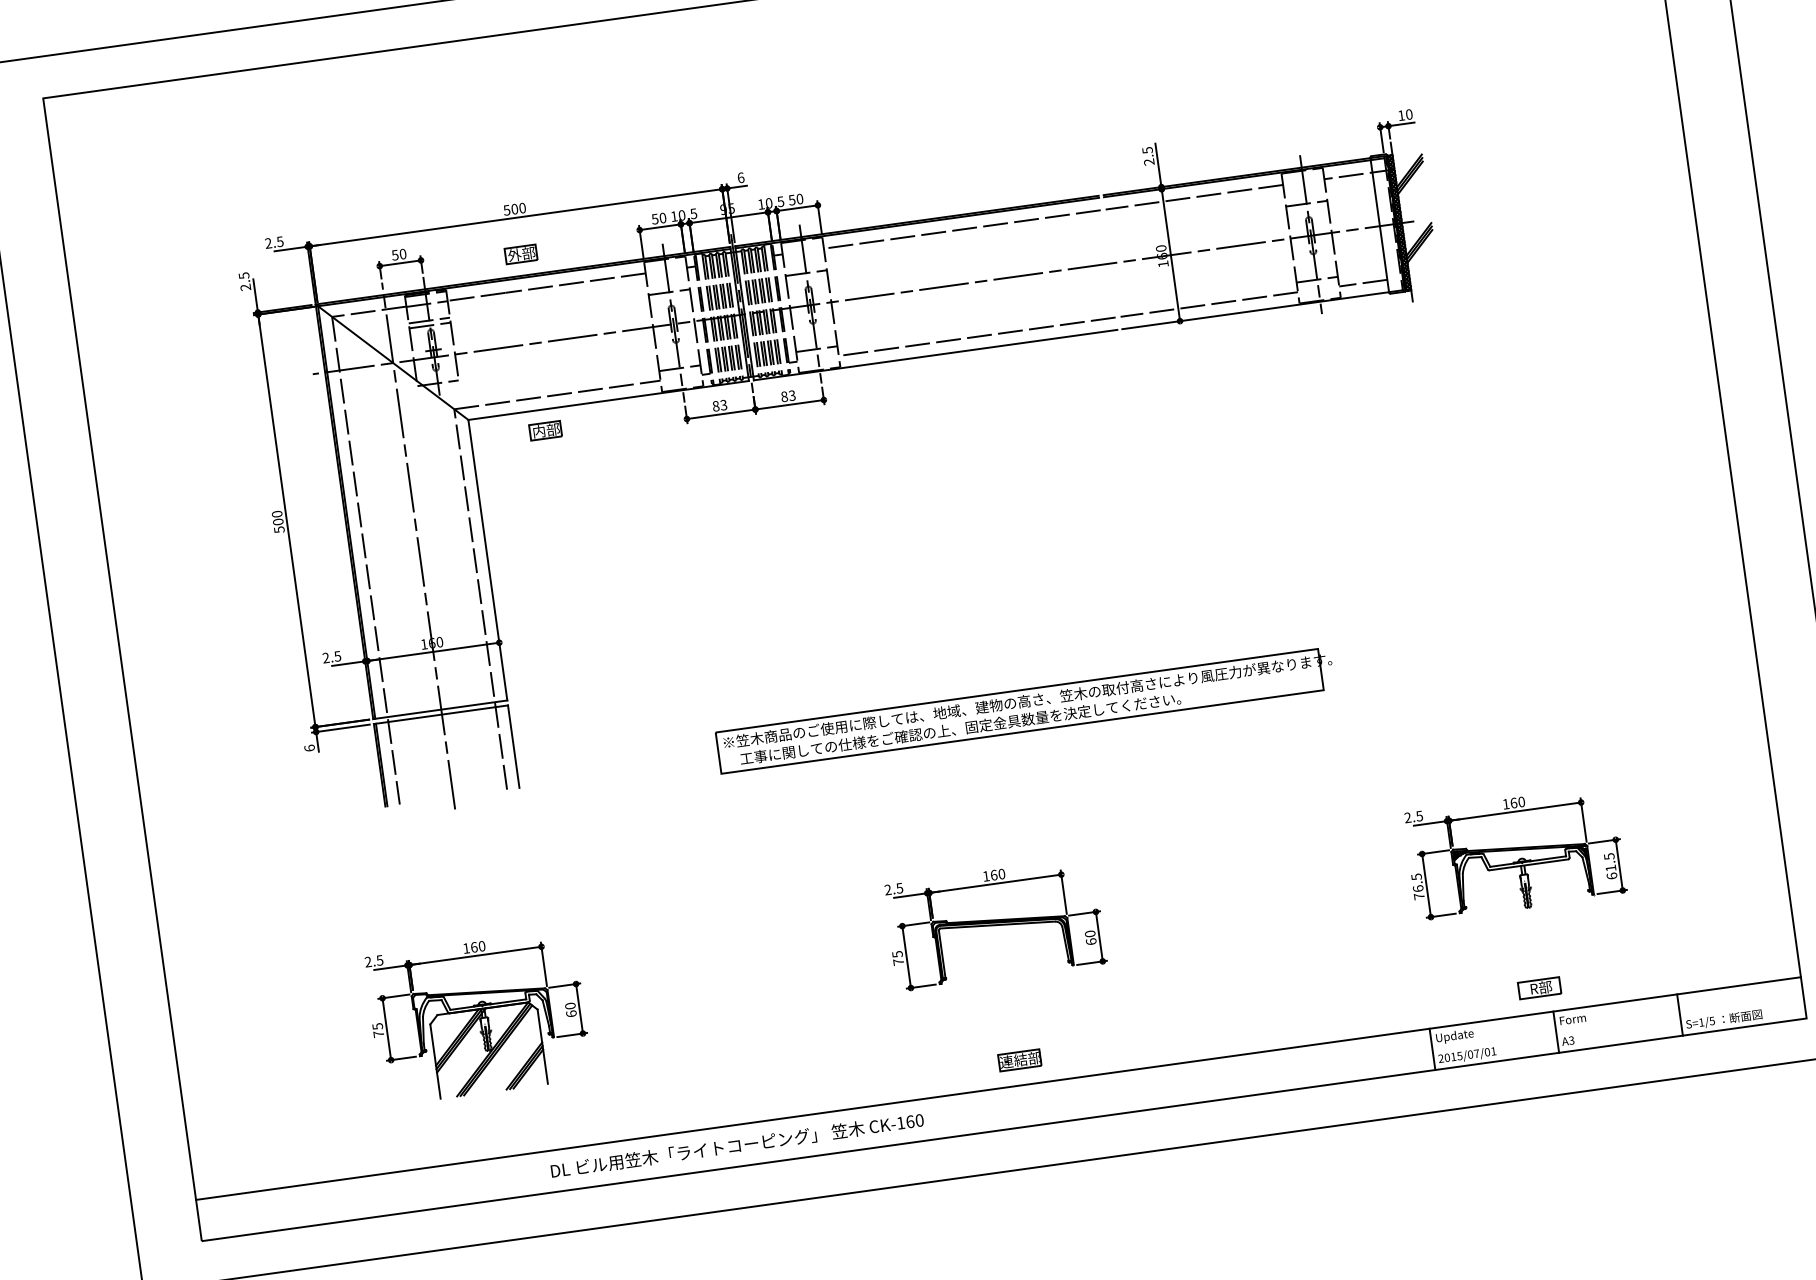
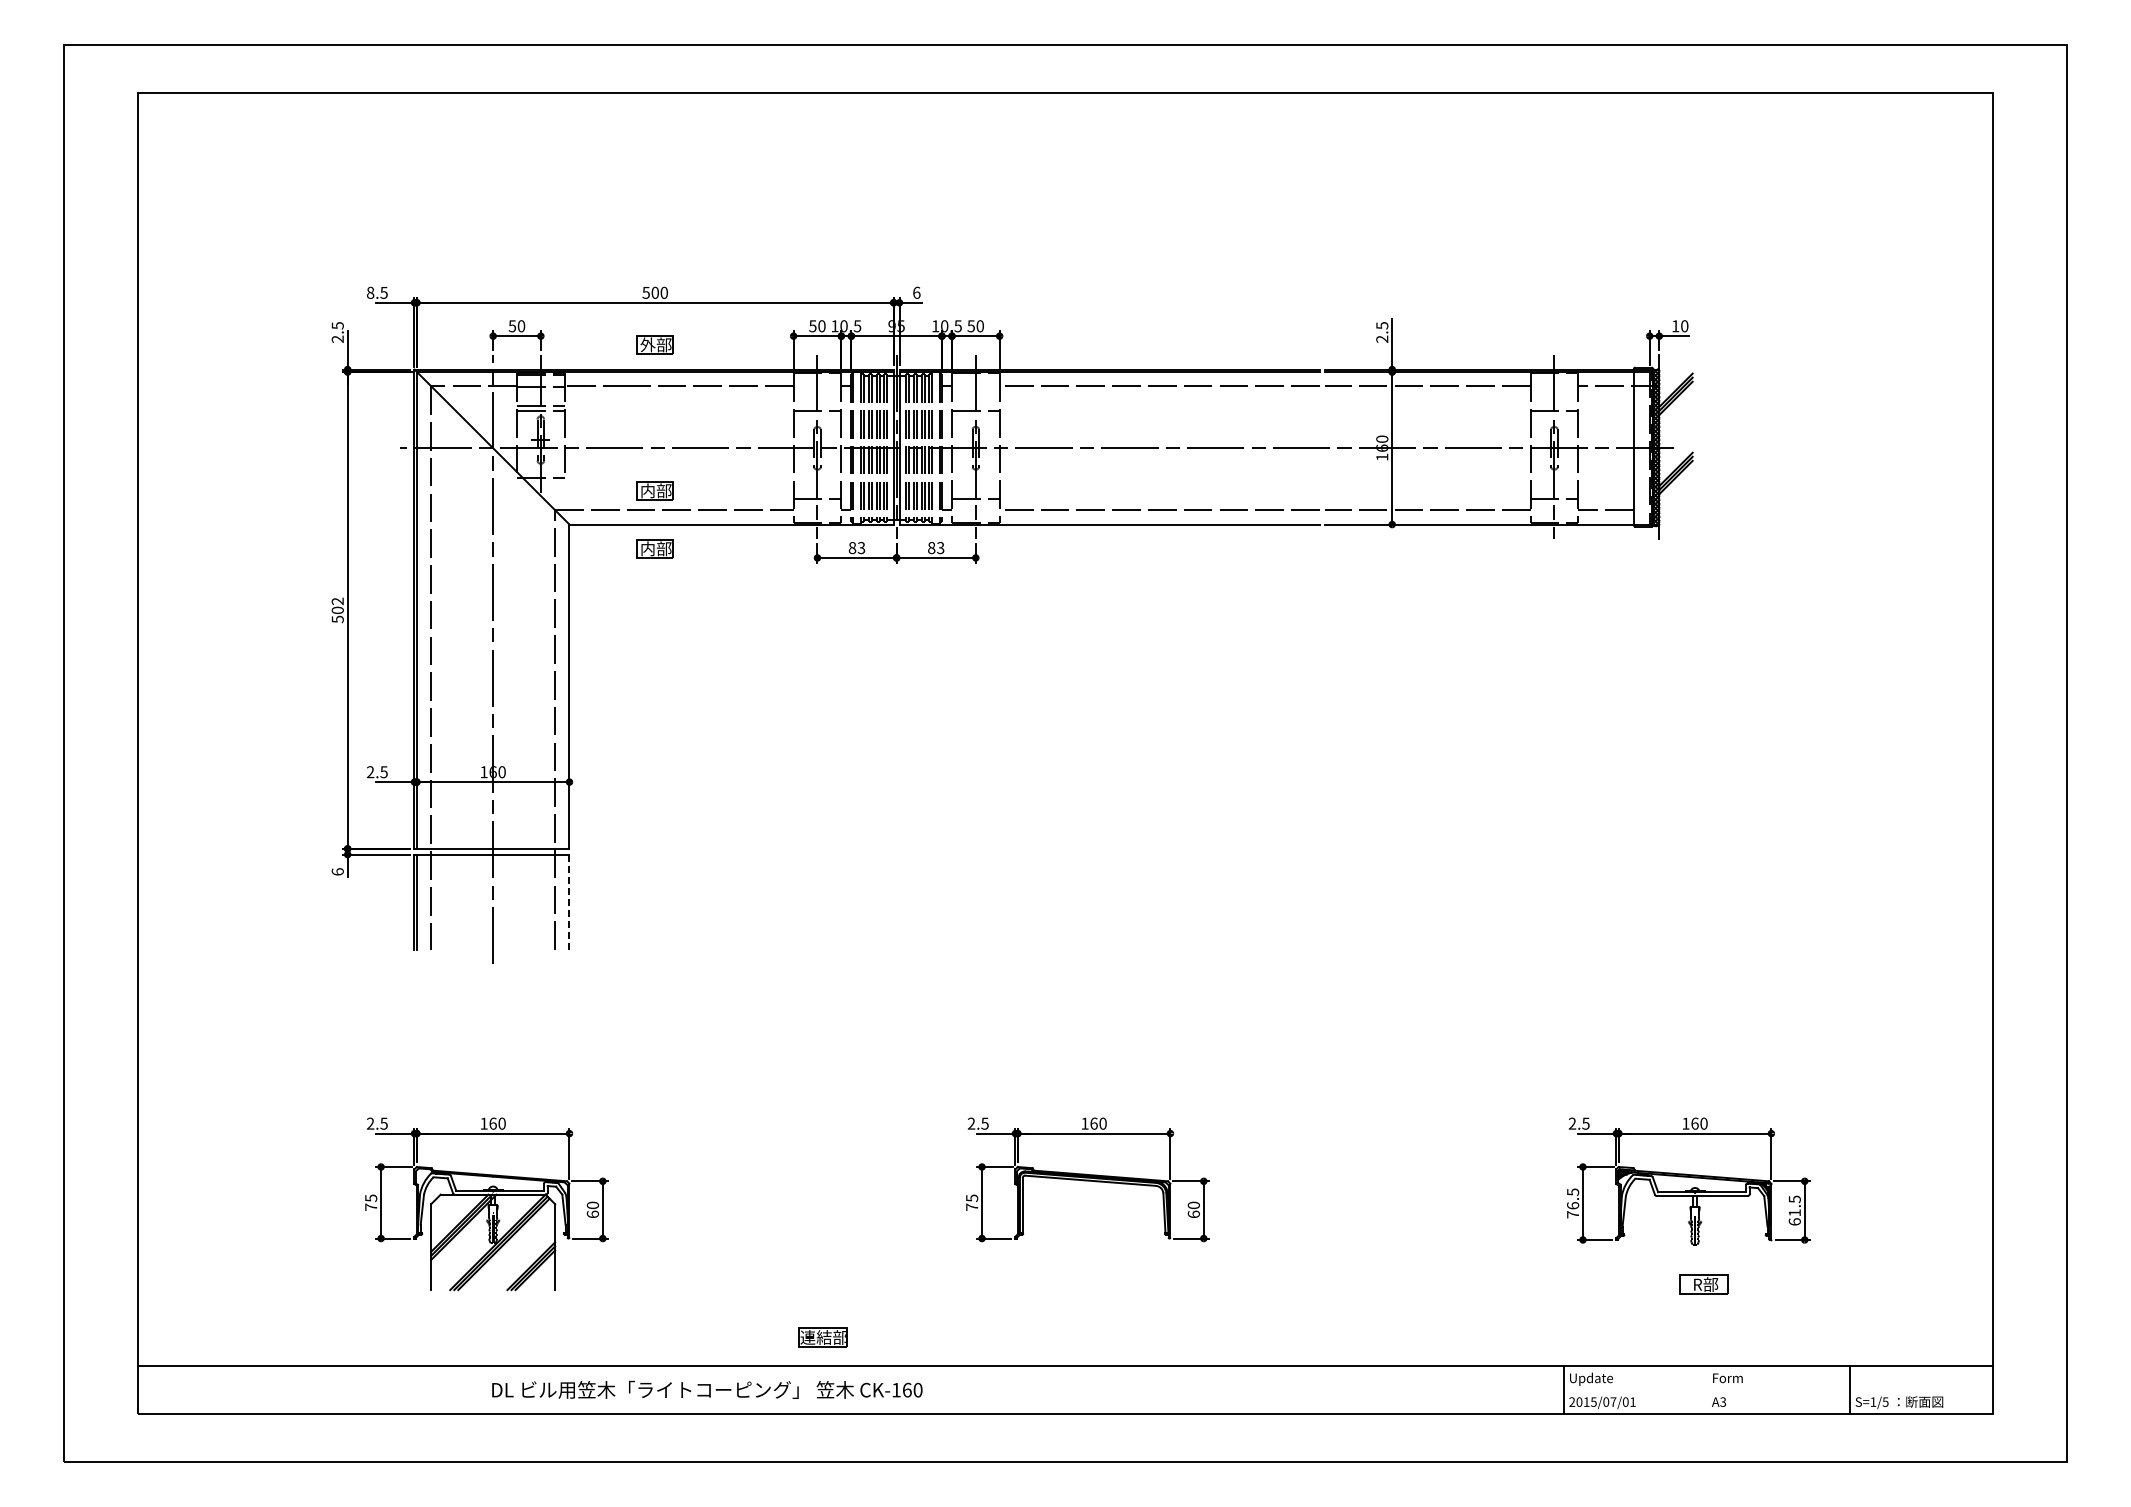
text: (268, 243) -> (370, 292), 2.5 -> 8.5
part: (537, 380) -> (654, 490), added
text: (276, 514) -> (337, 601), 500 -> 502
part: (1024, 710) -> (1154, 941), removed
line: (513, 746) -> (569, 902), solid -> dashed
part: (1539, 988) -> (1703, 1284), moved
line: (1555, 1032) -> (1706, 1390), removed
part: (1019, 1060) -> (822, 1337), moved
text: (737, 1145) -> (707, 1389), moved

